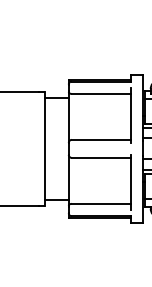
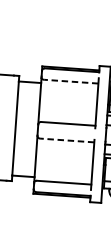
line: (101, 93) -> (71, 81), solid -> dashed
line: (101, 157) -> (67, 140), solid -> dashed

